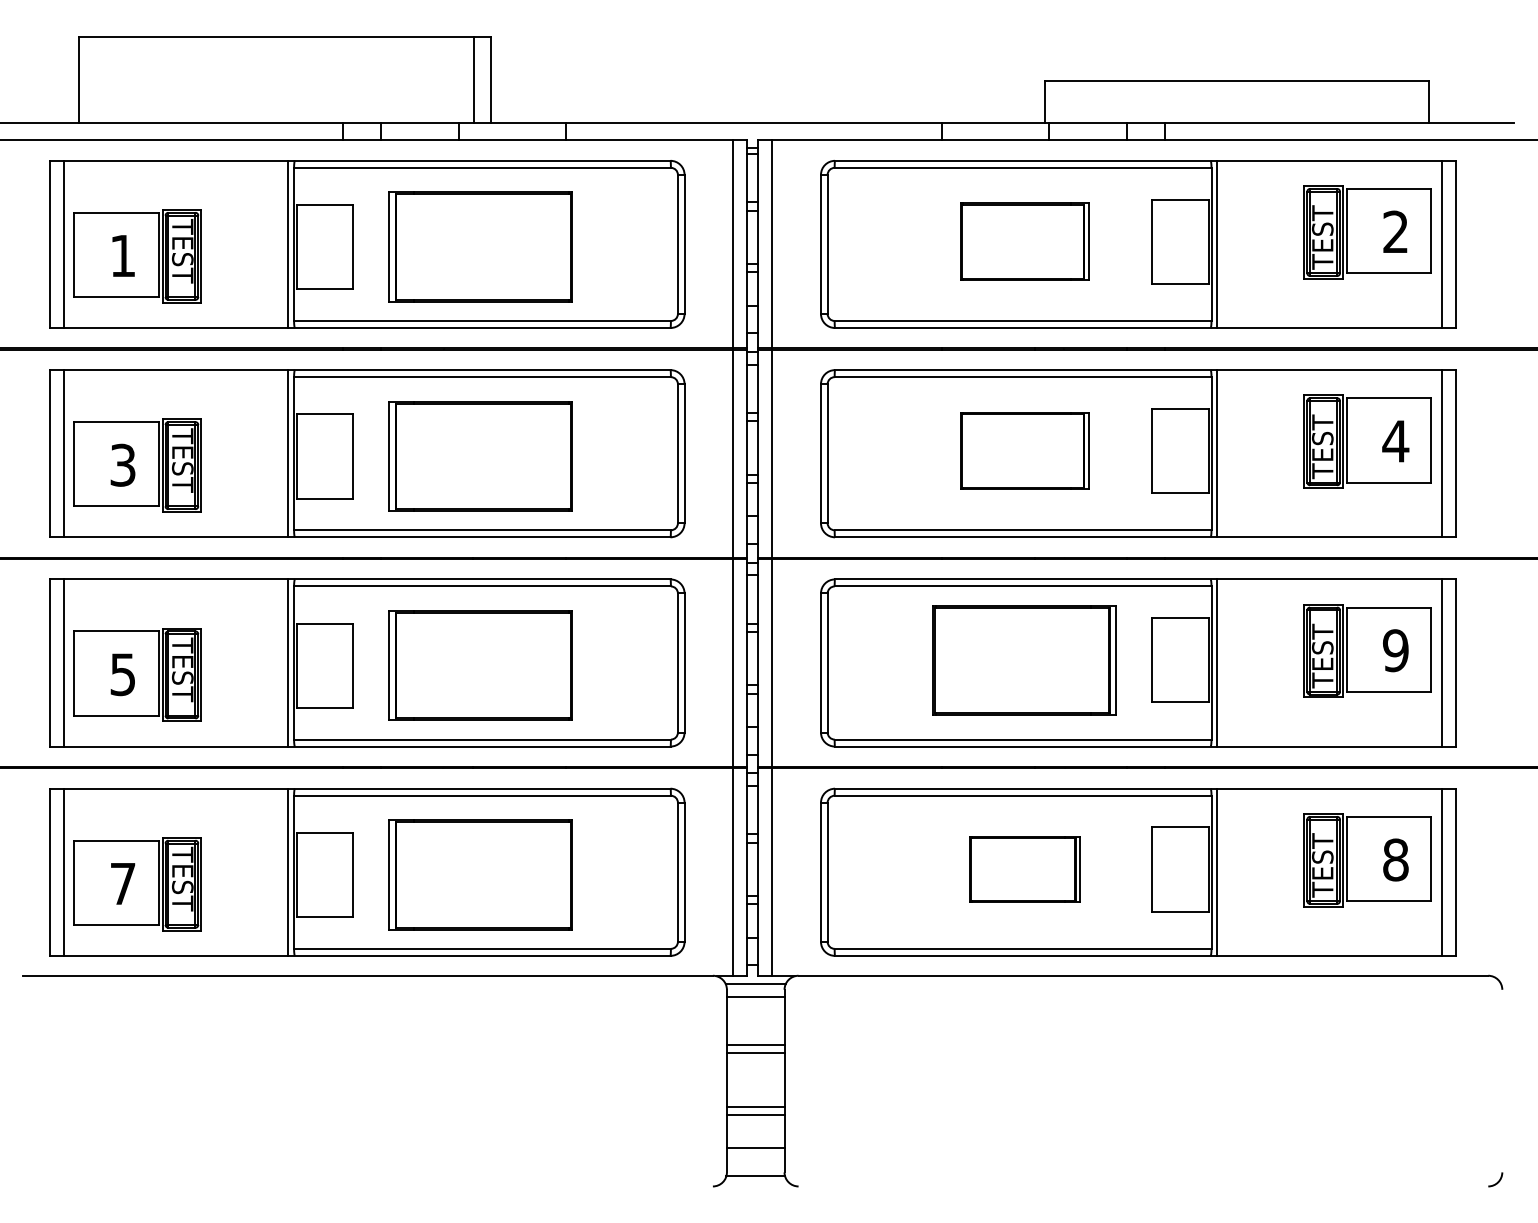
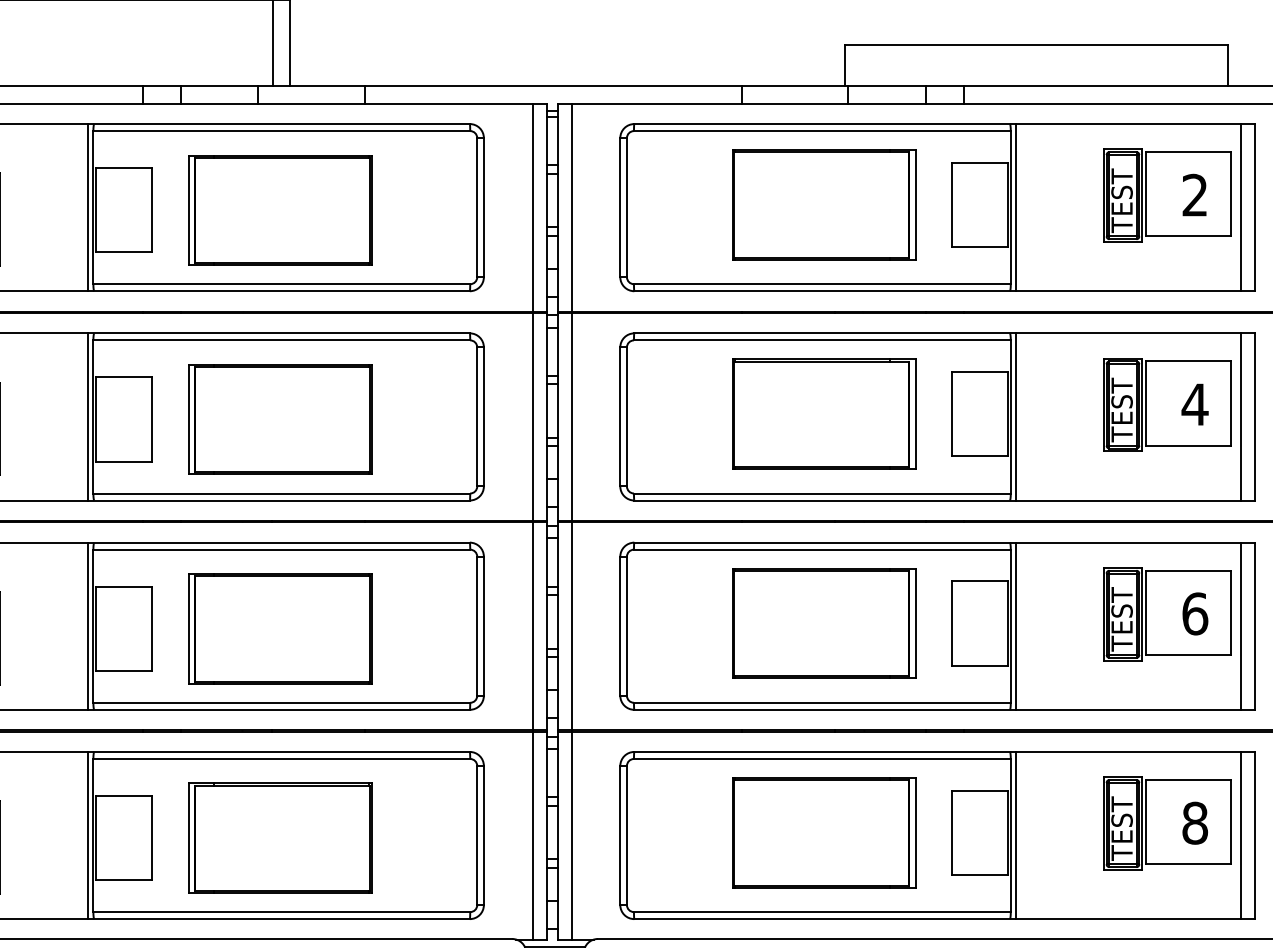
part: (1024, 241) -> (823, 204), size x1.43
part: (1024, 450) -> (823, 413), size x1.43
text: (1395, 650) -> (1194, 613), 9 -> 6
part: (1024, 869) -> (823, 832), size x1.67

